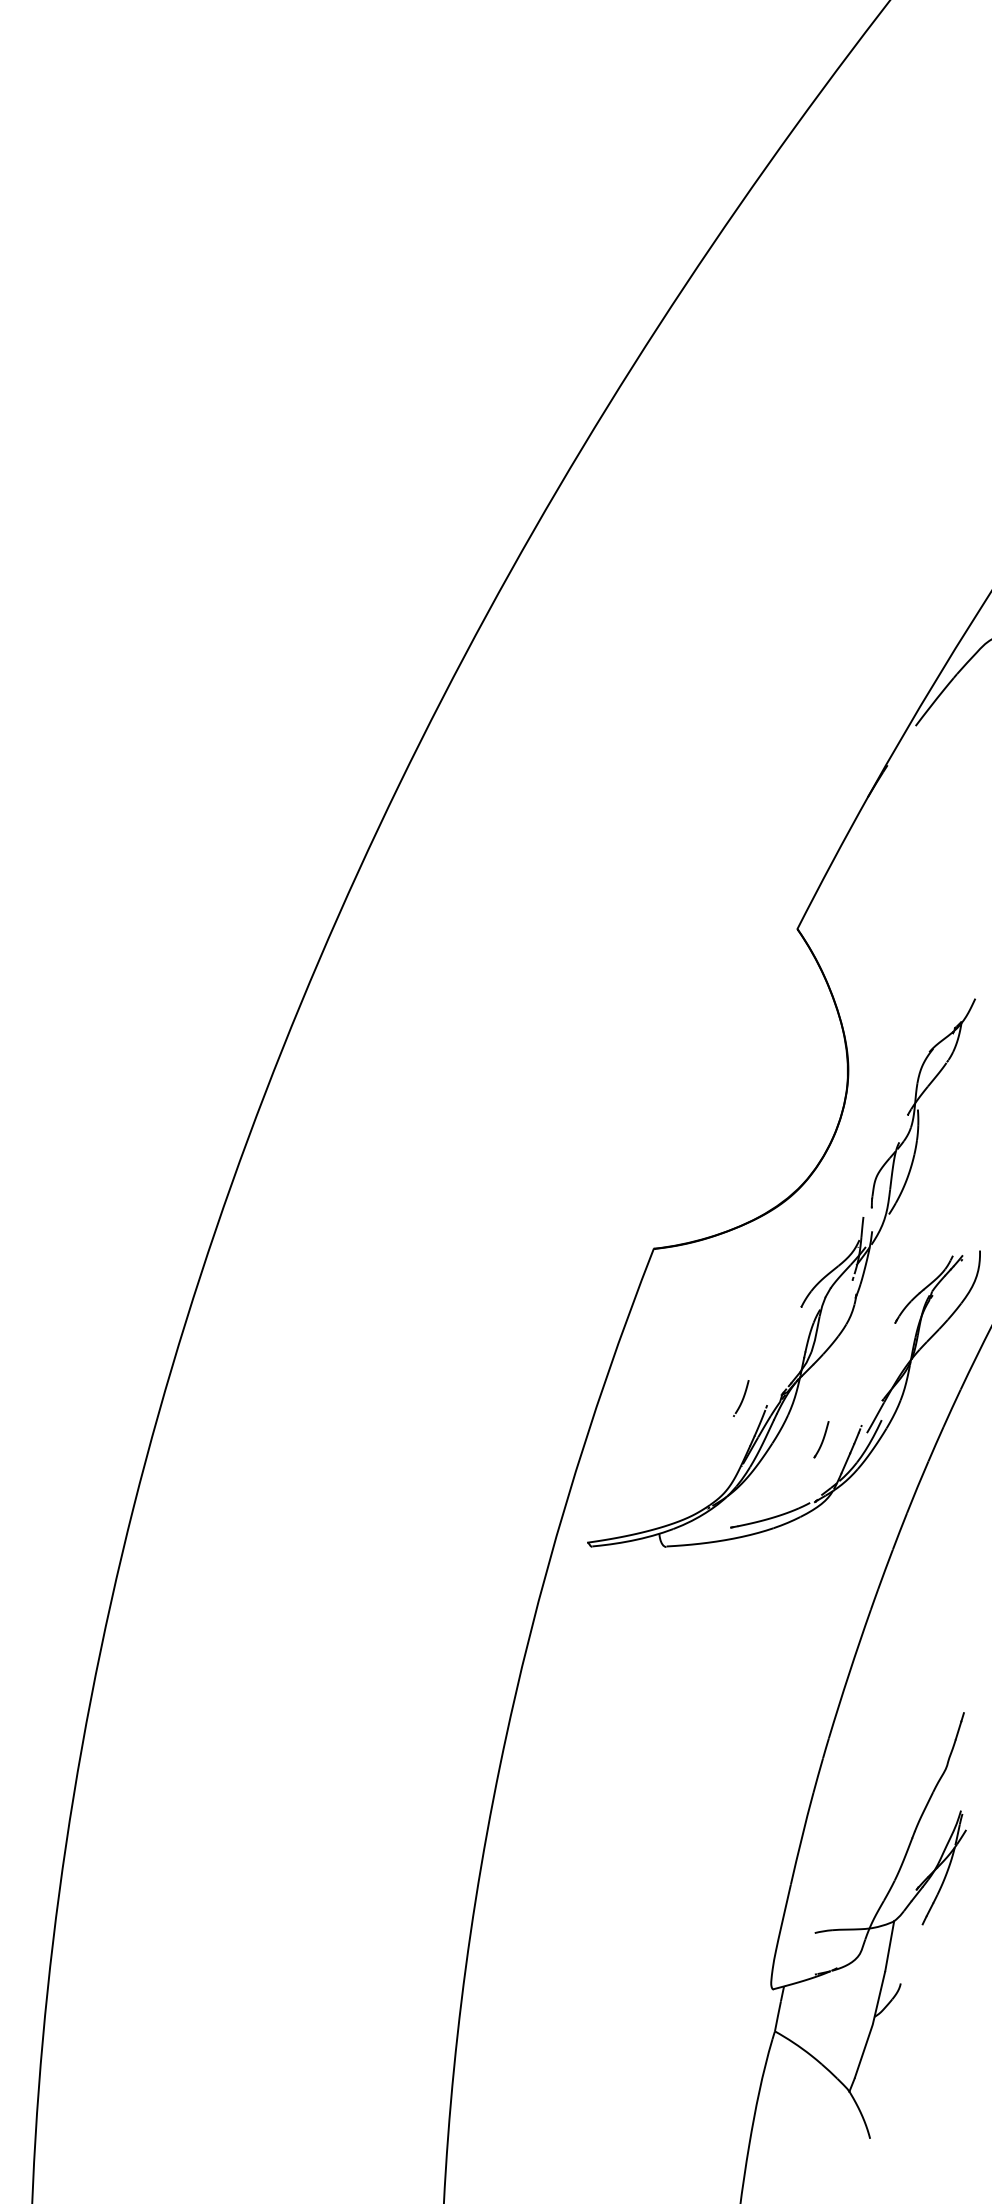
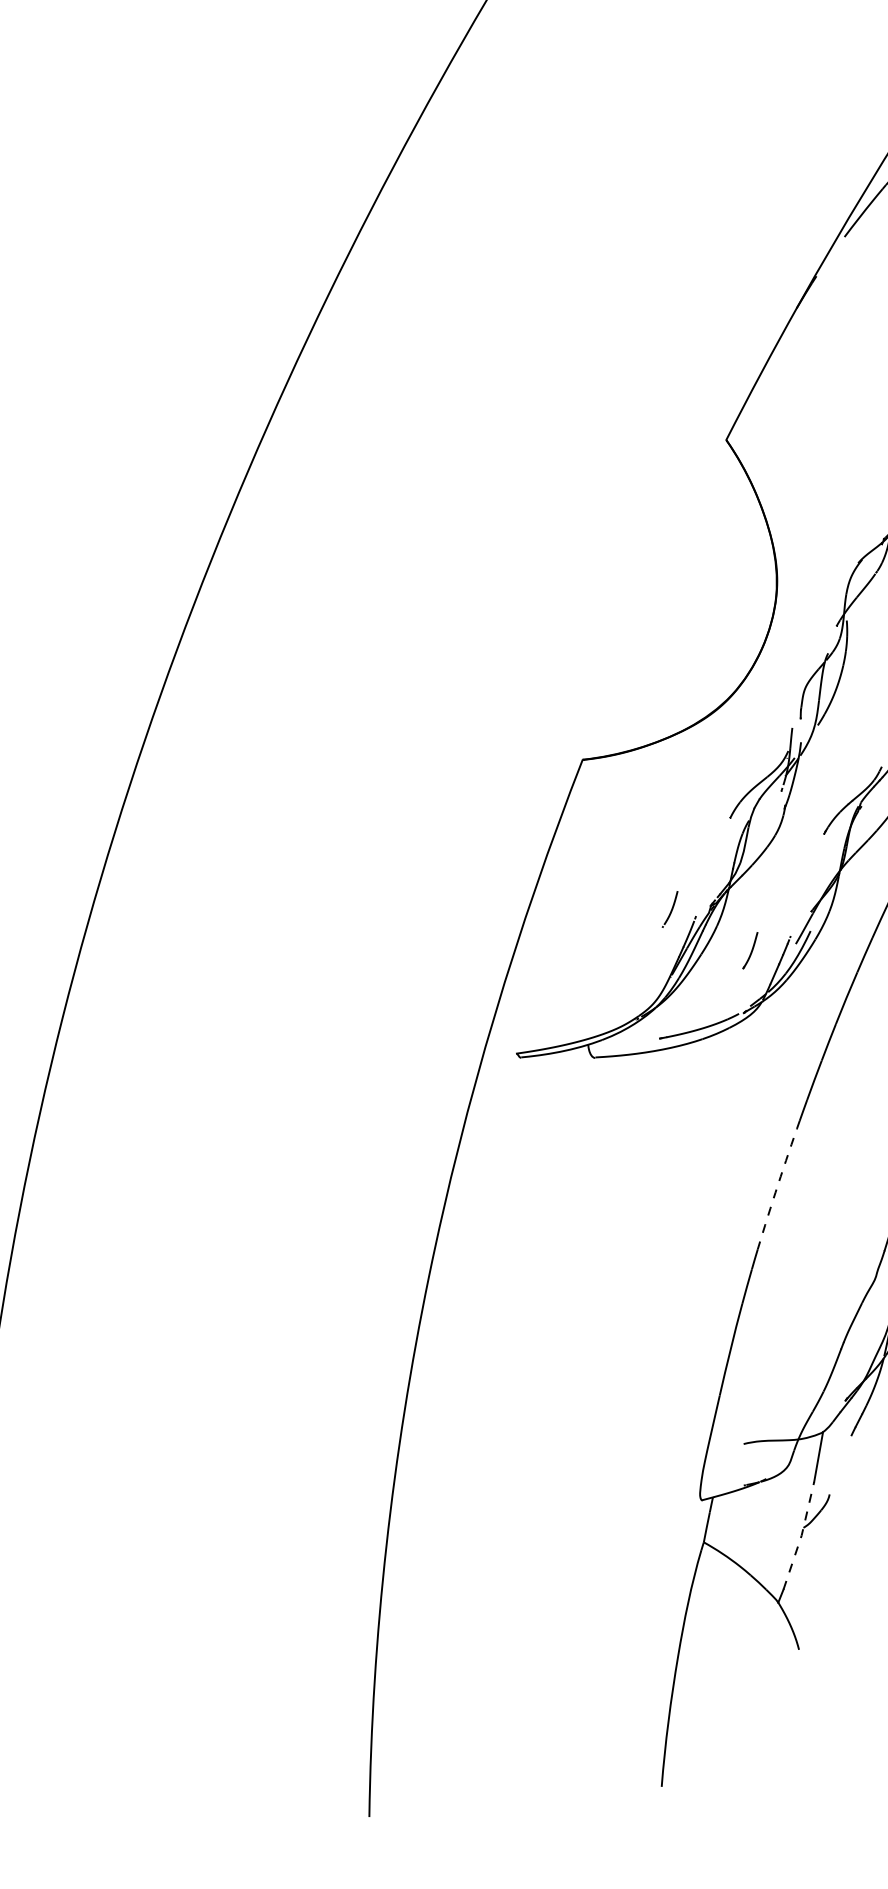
arc: (849, 1673) -> (778, 1184), solid -> dashed
line: (872, 2024) -> (801, 1535), solid -> dashed

